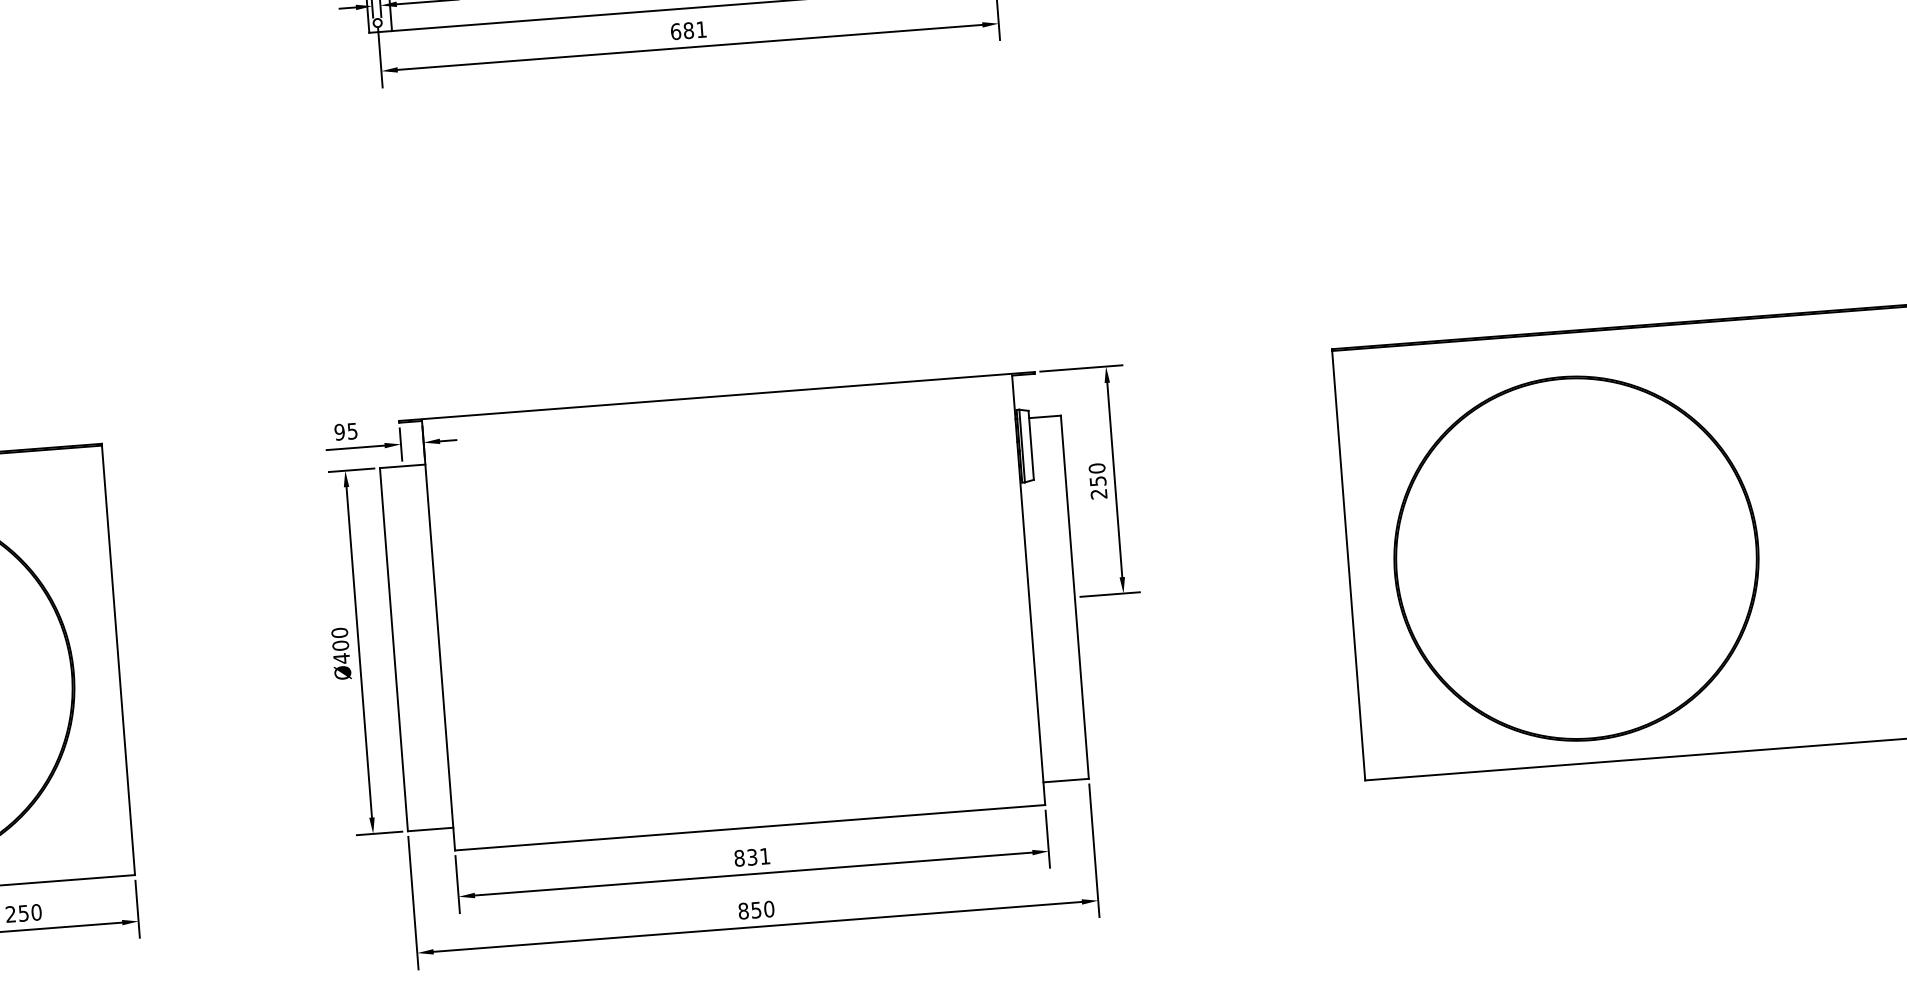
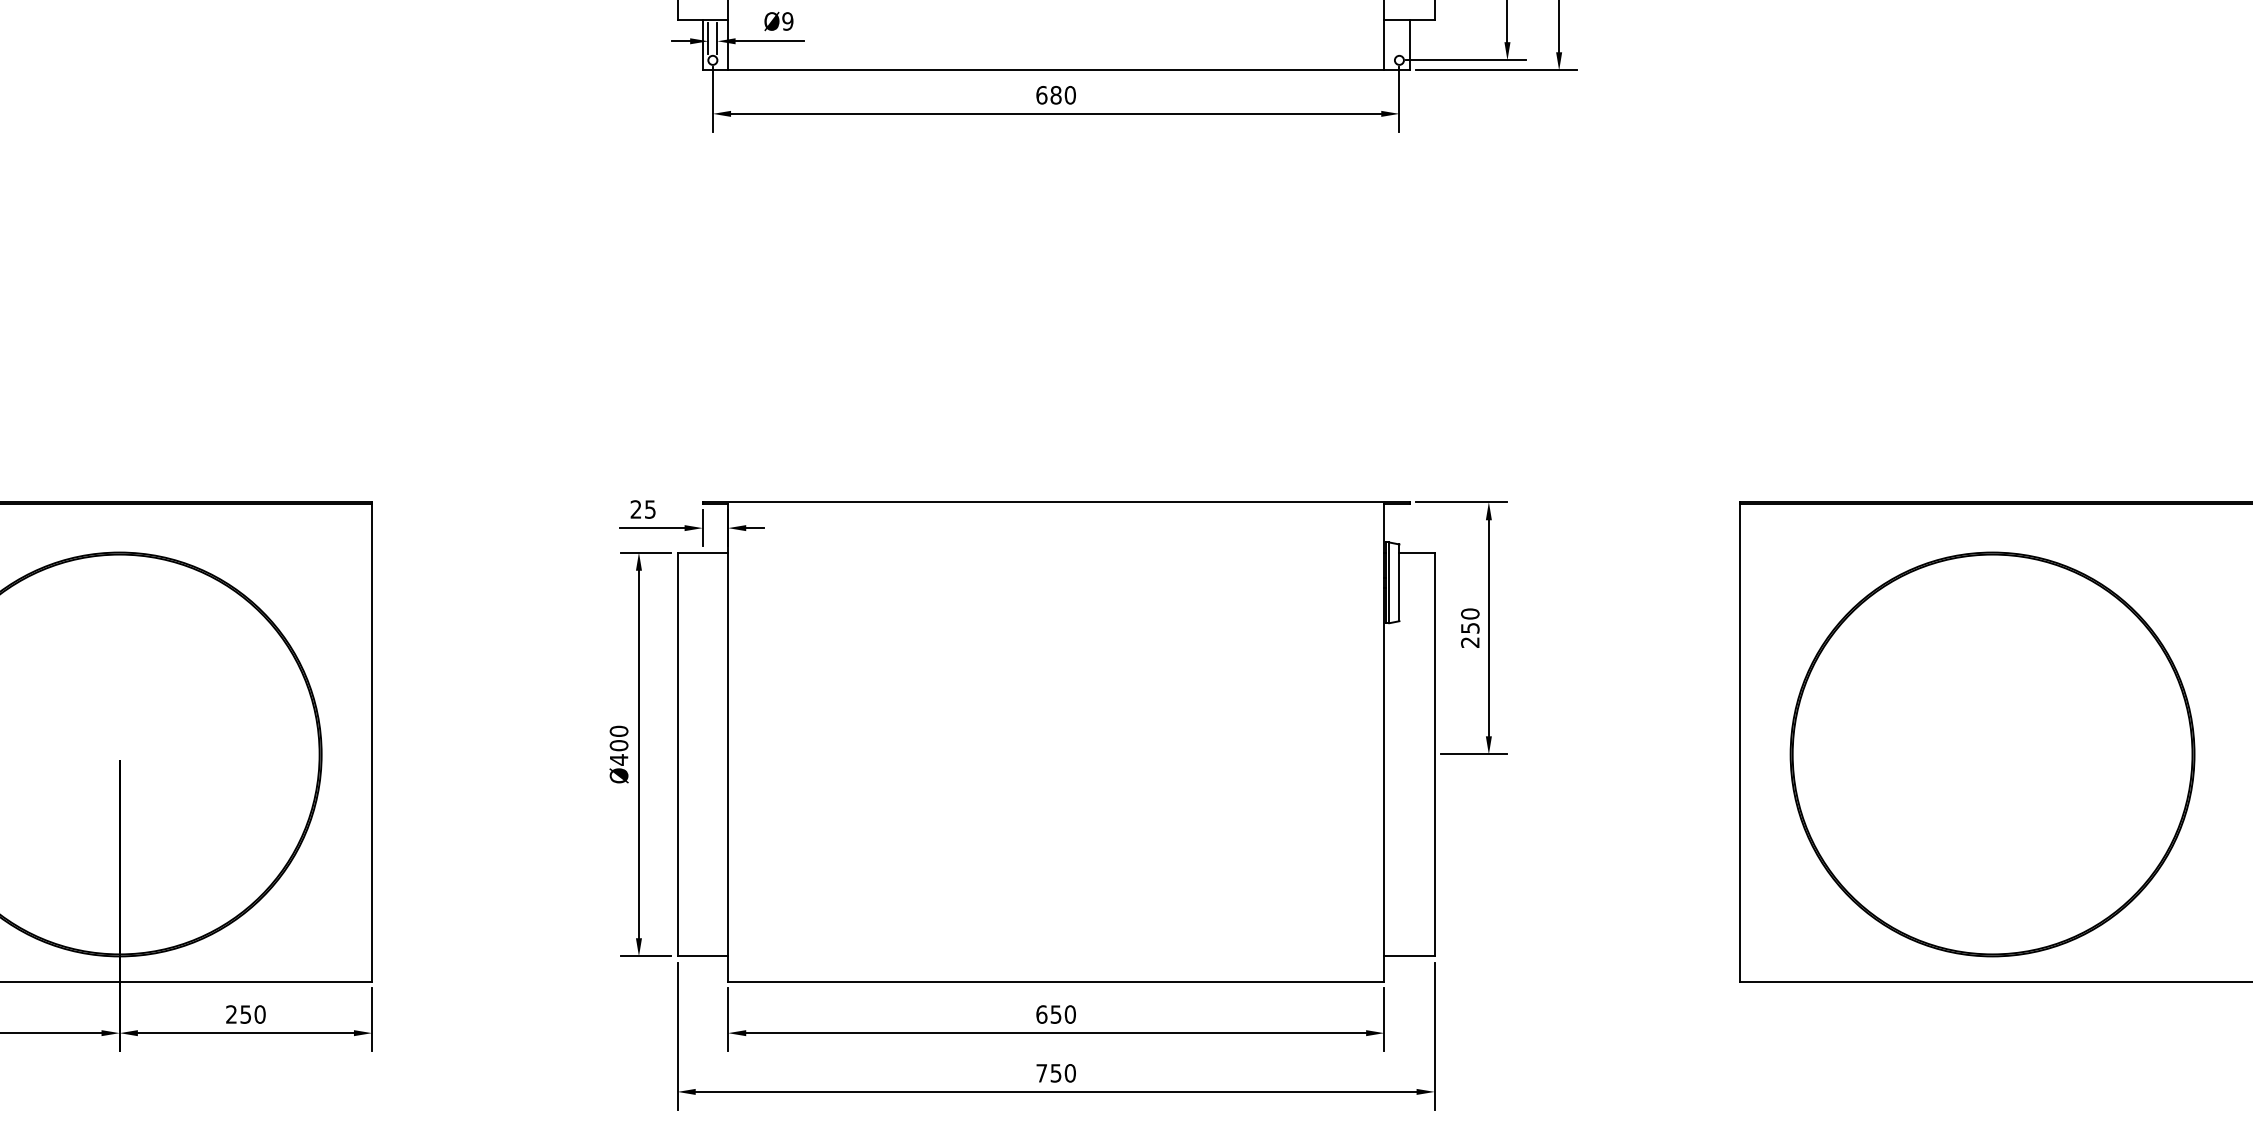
text: (700, 29) -> (1069, 95), 681 -> 680
text: (339, 432) -> (635, 509), 95 -> 25
text: (751, 857) -> (1055, 1014), 831 -> 650
text: (743, 911) -> (1041, 1073), 850 -> 750

